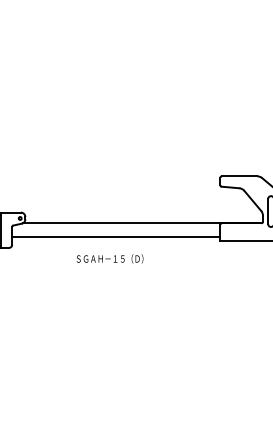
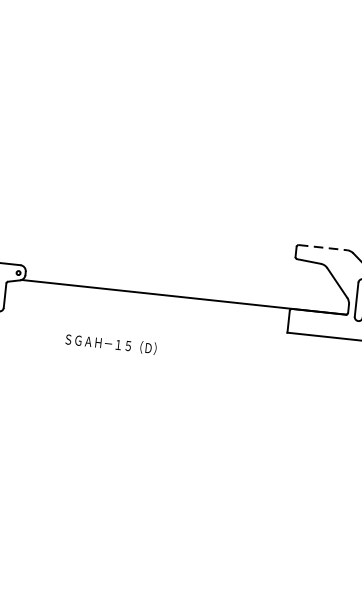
line: (239, 176) -> (322, 247), solid -> dashed
line: (116, 237) -> (146, 312), removed
text: (109, 258) -> (110, 343), moved

